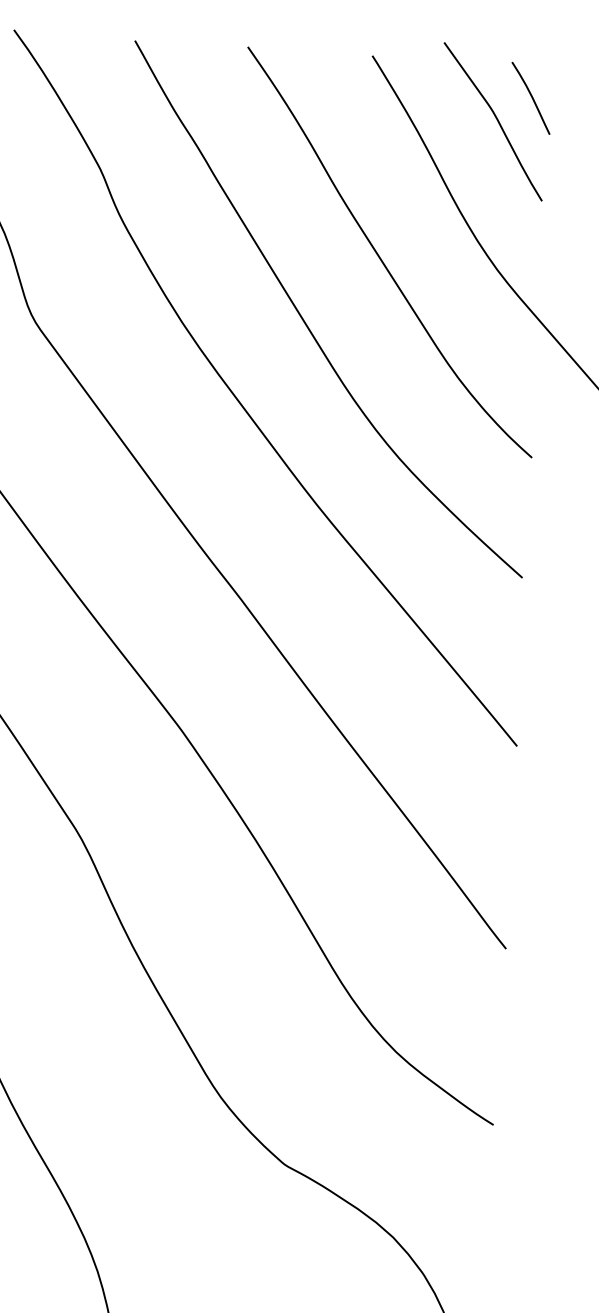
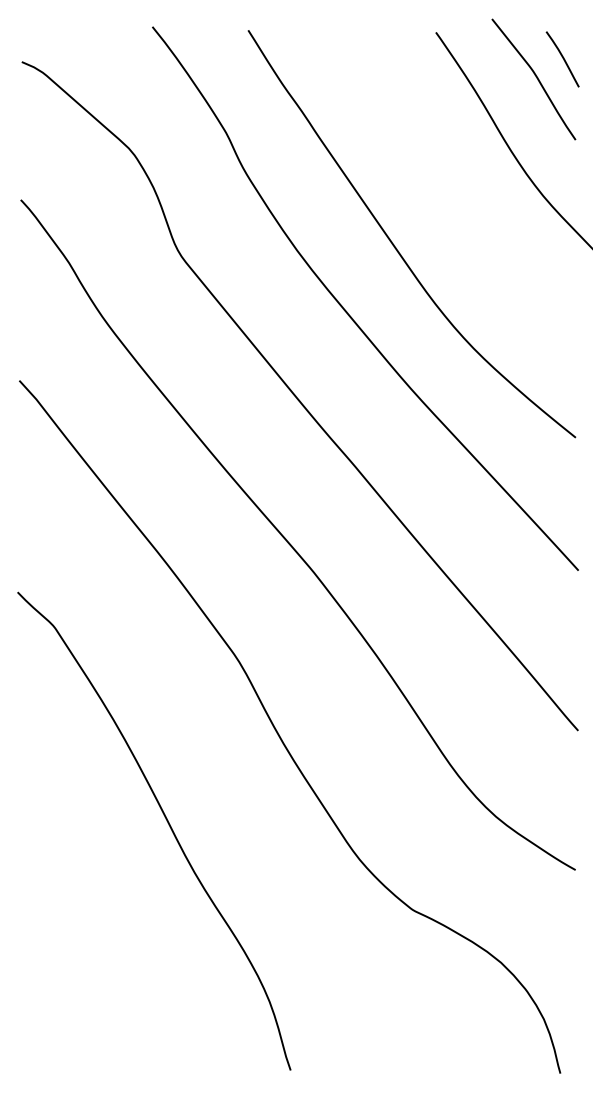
curve: (381, 258) -> (451, 191), removed

